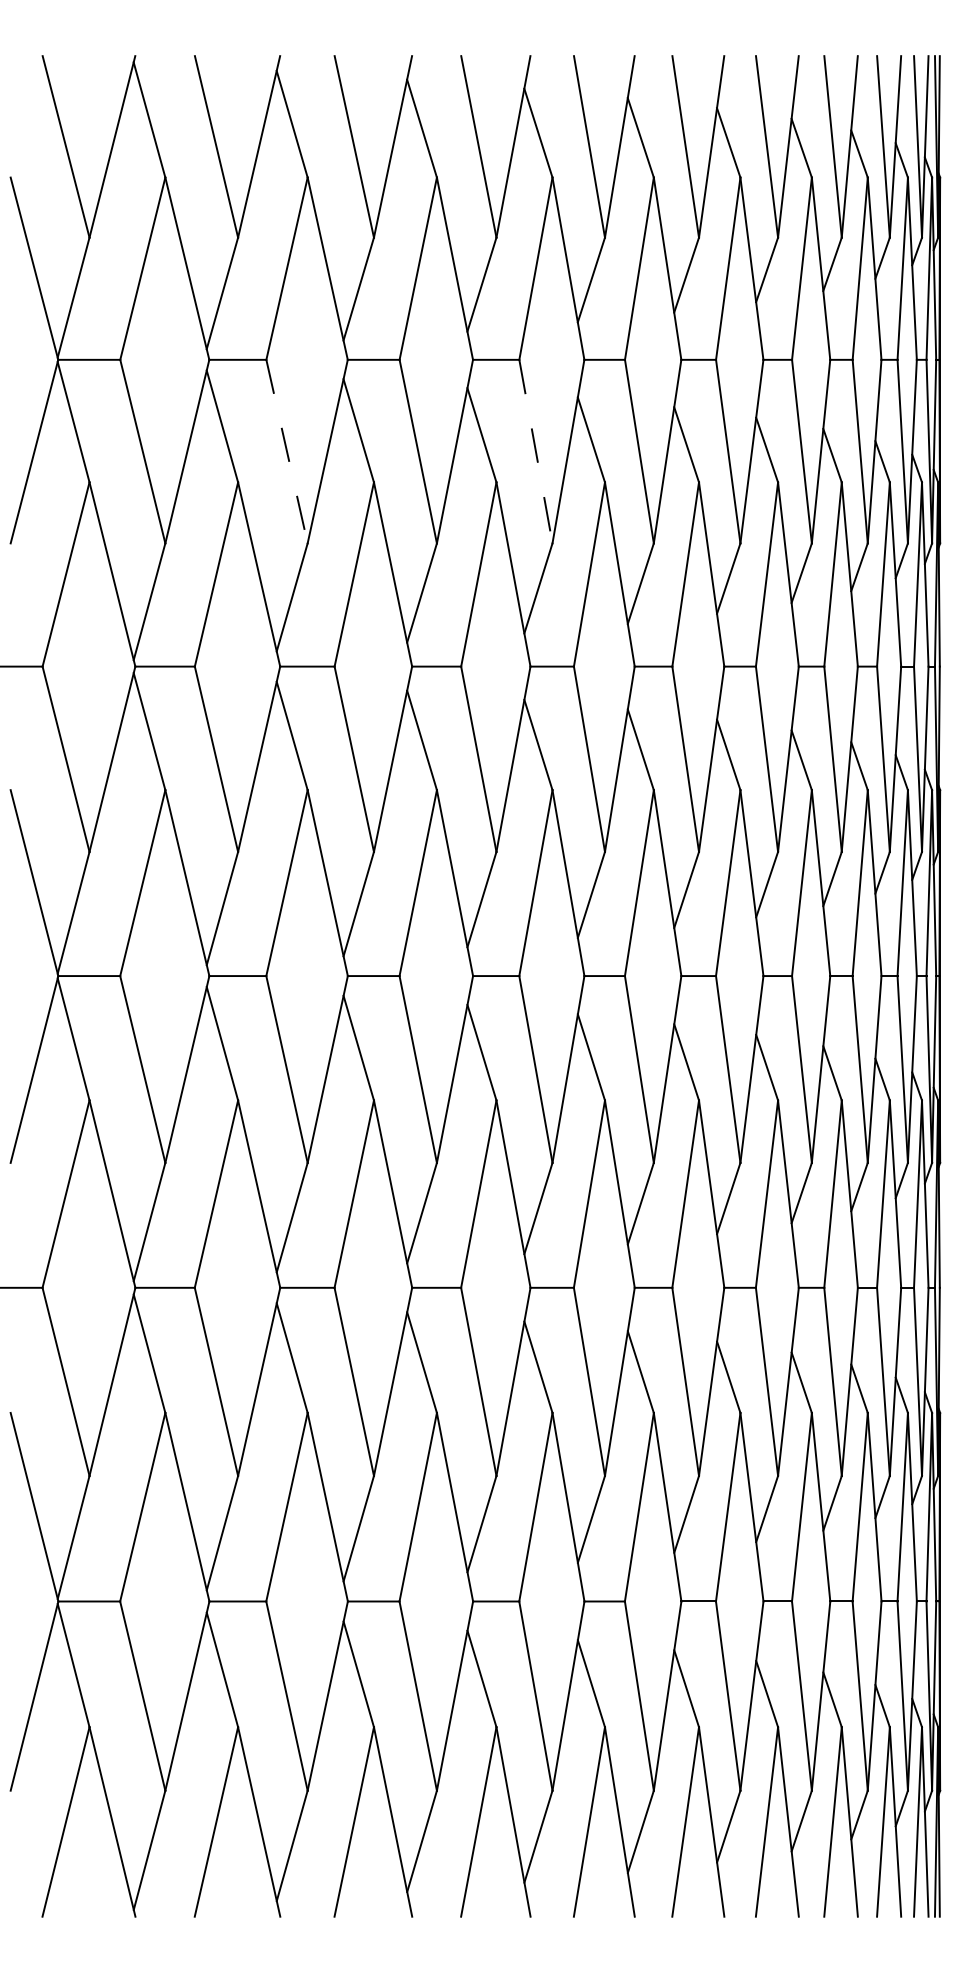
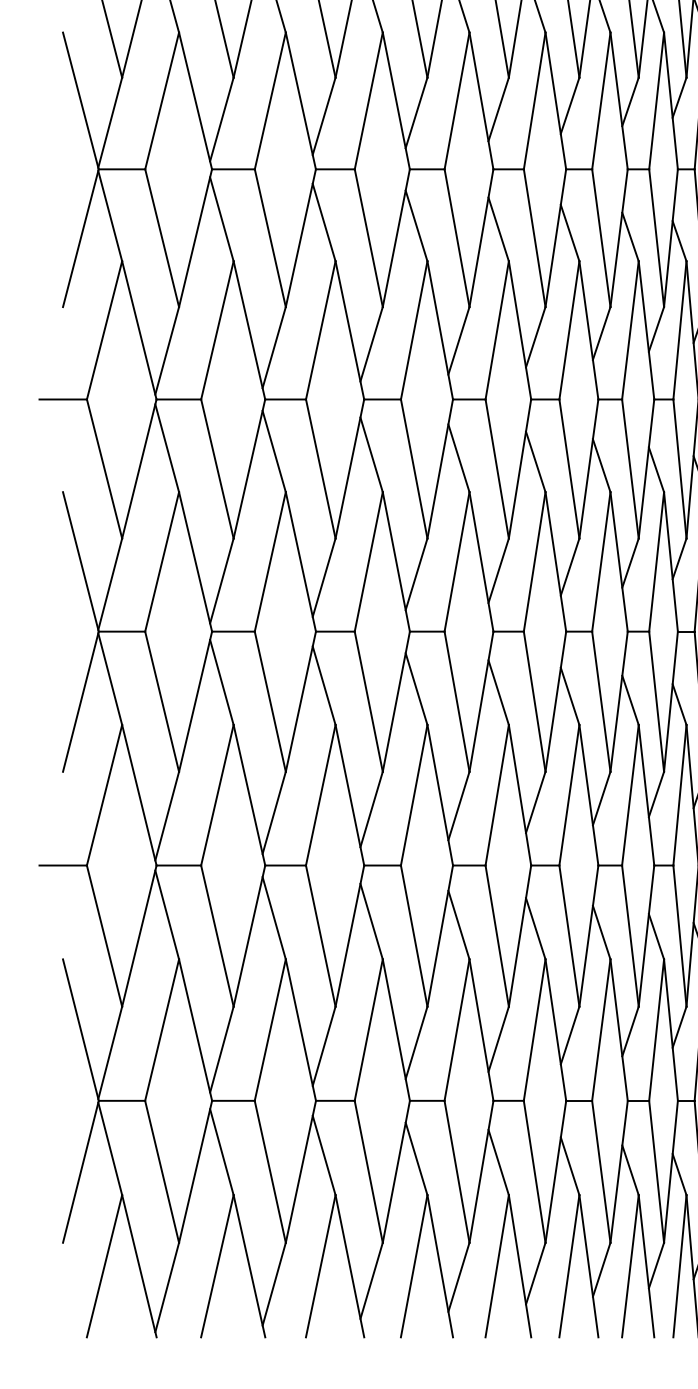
line: (287, 452) -> (270, 238), dashed -> solid
line: (536, 452) -> (457, 238), dashed -> solid

